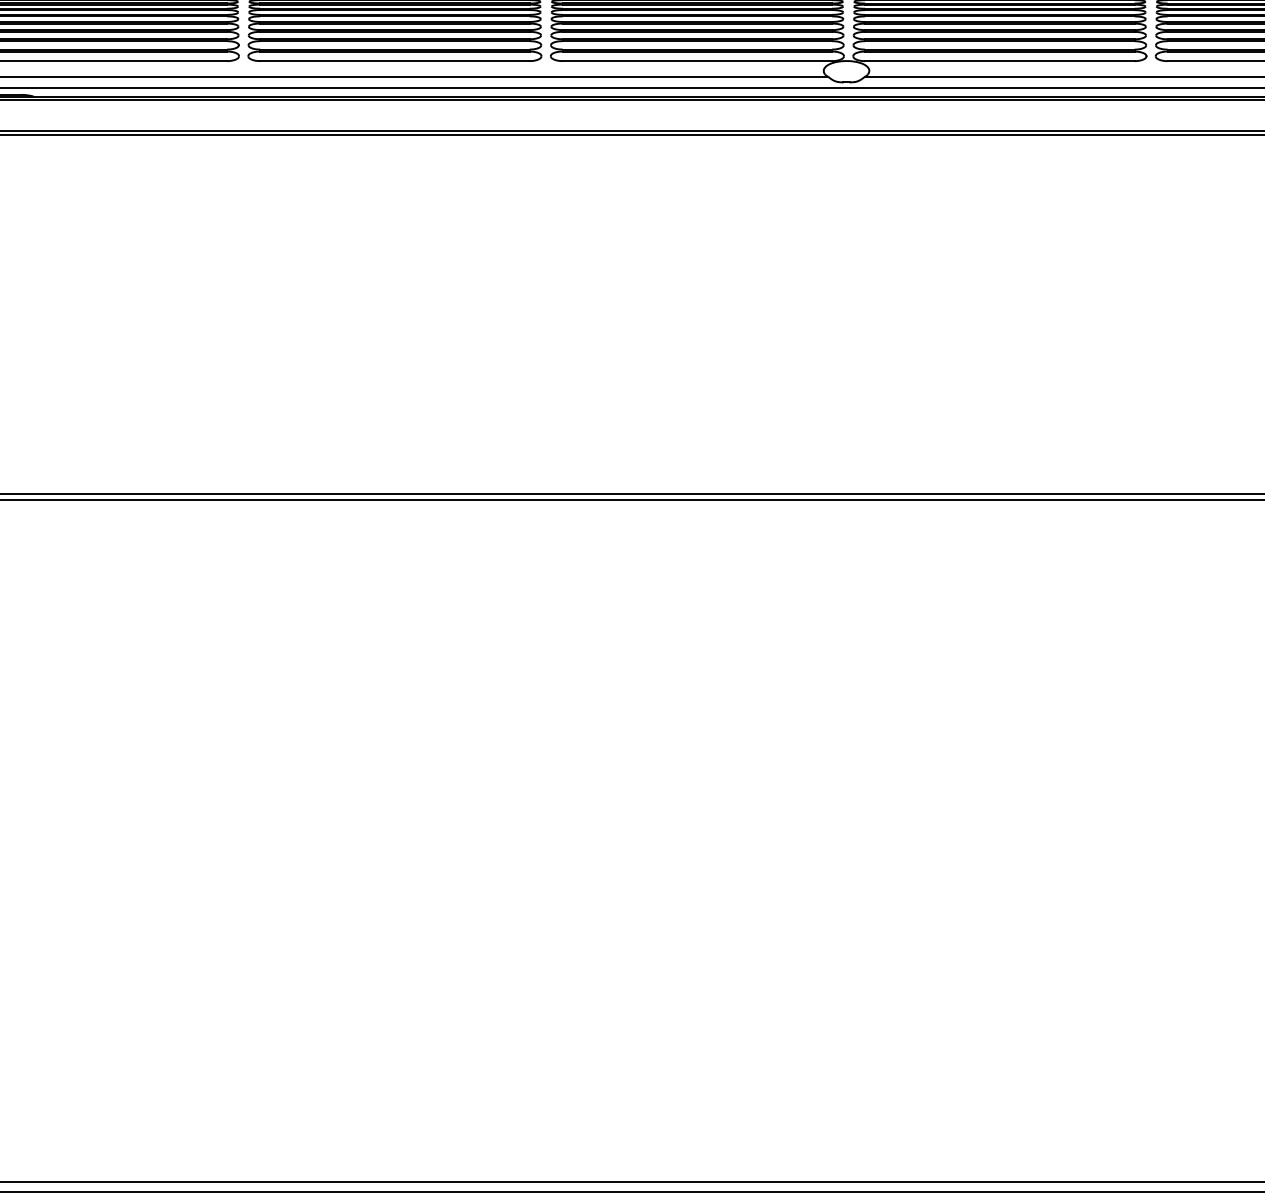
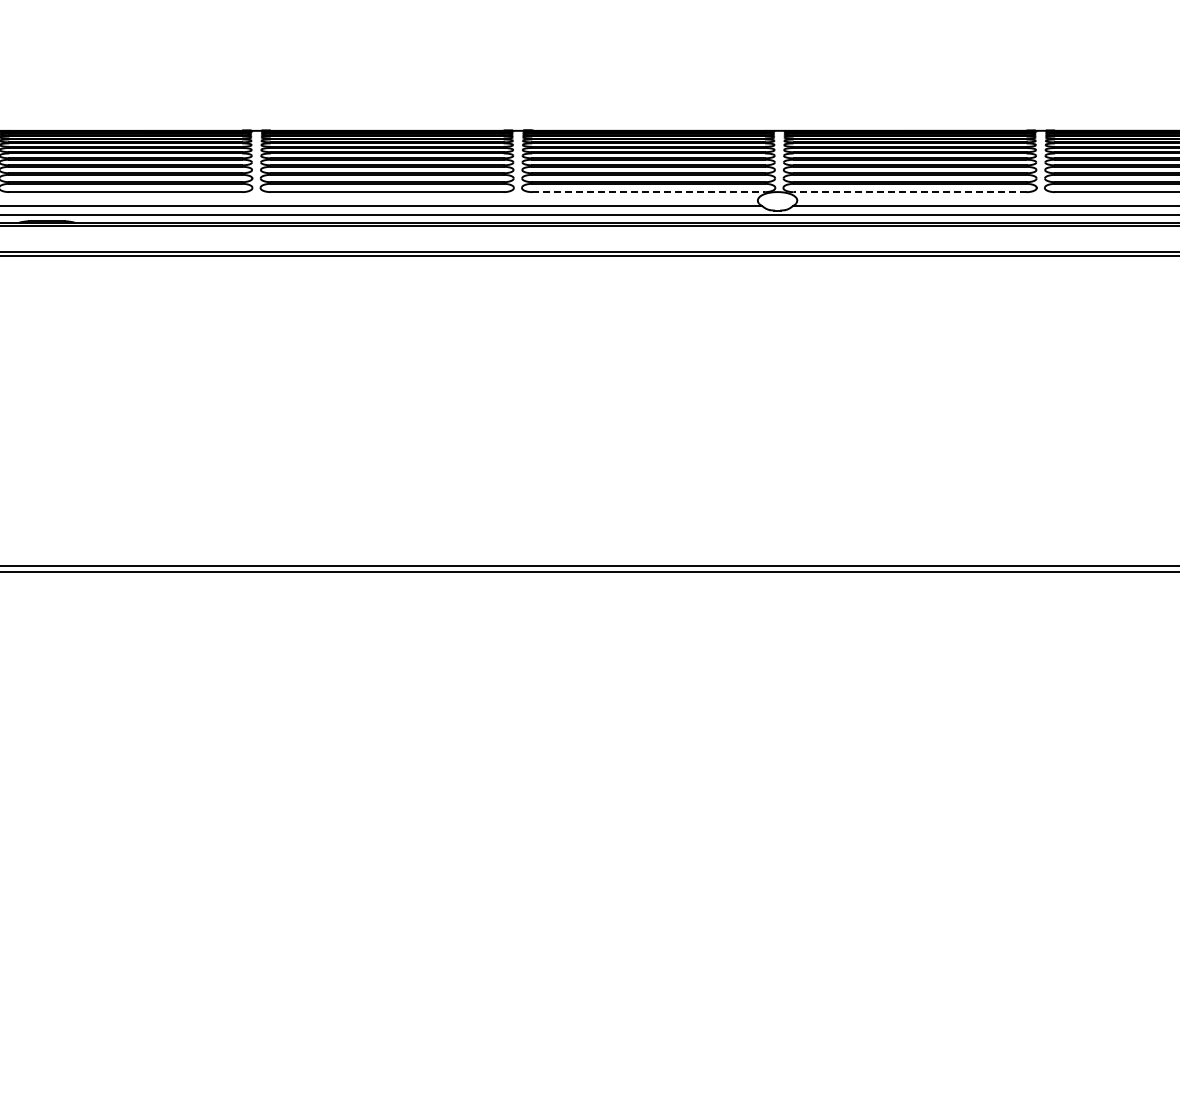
line: (698, 61) -> (649, 192), solid -> dashed
line: (999, 61) -> (909, 192), solid -> dashed

